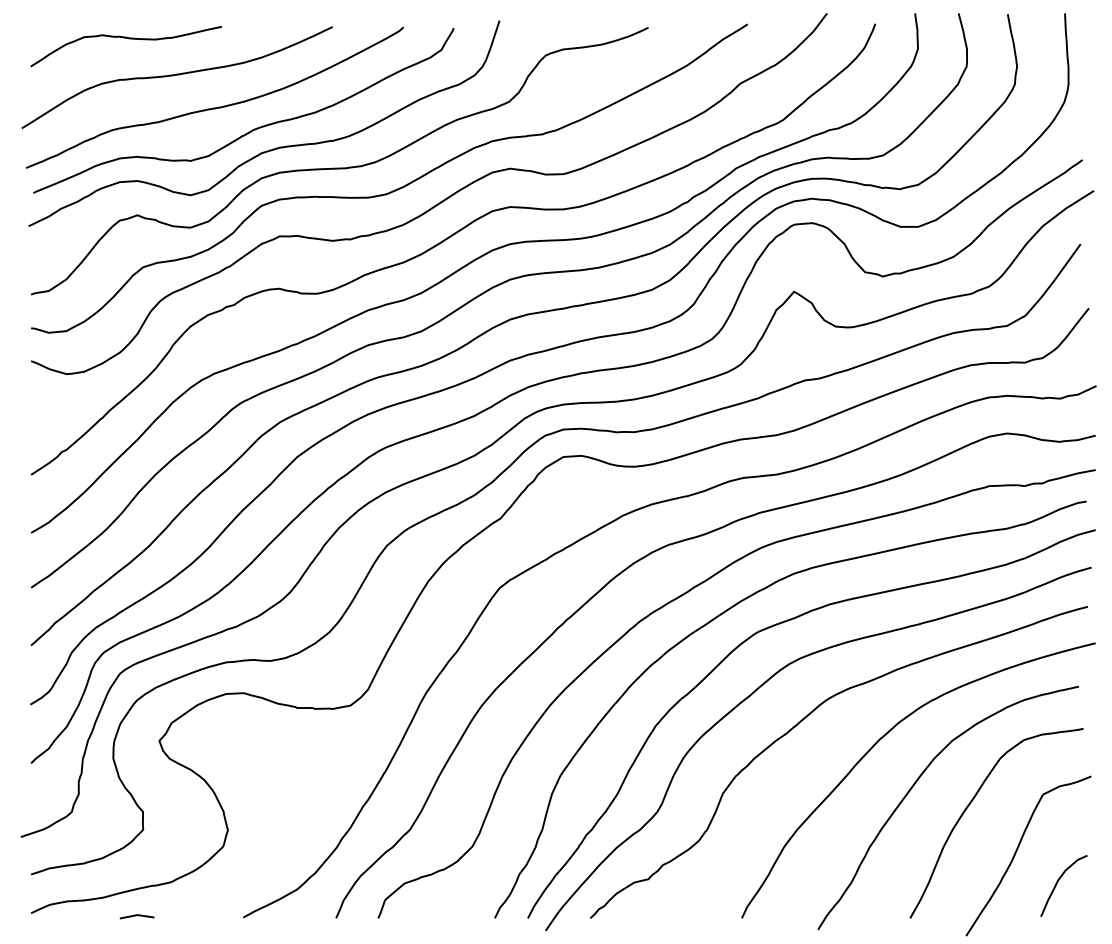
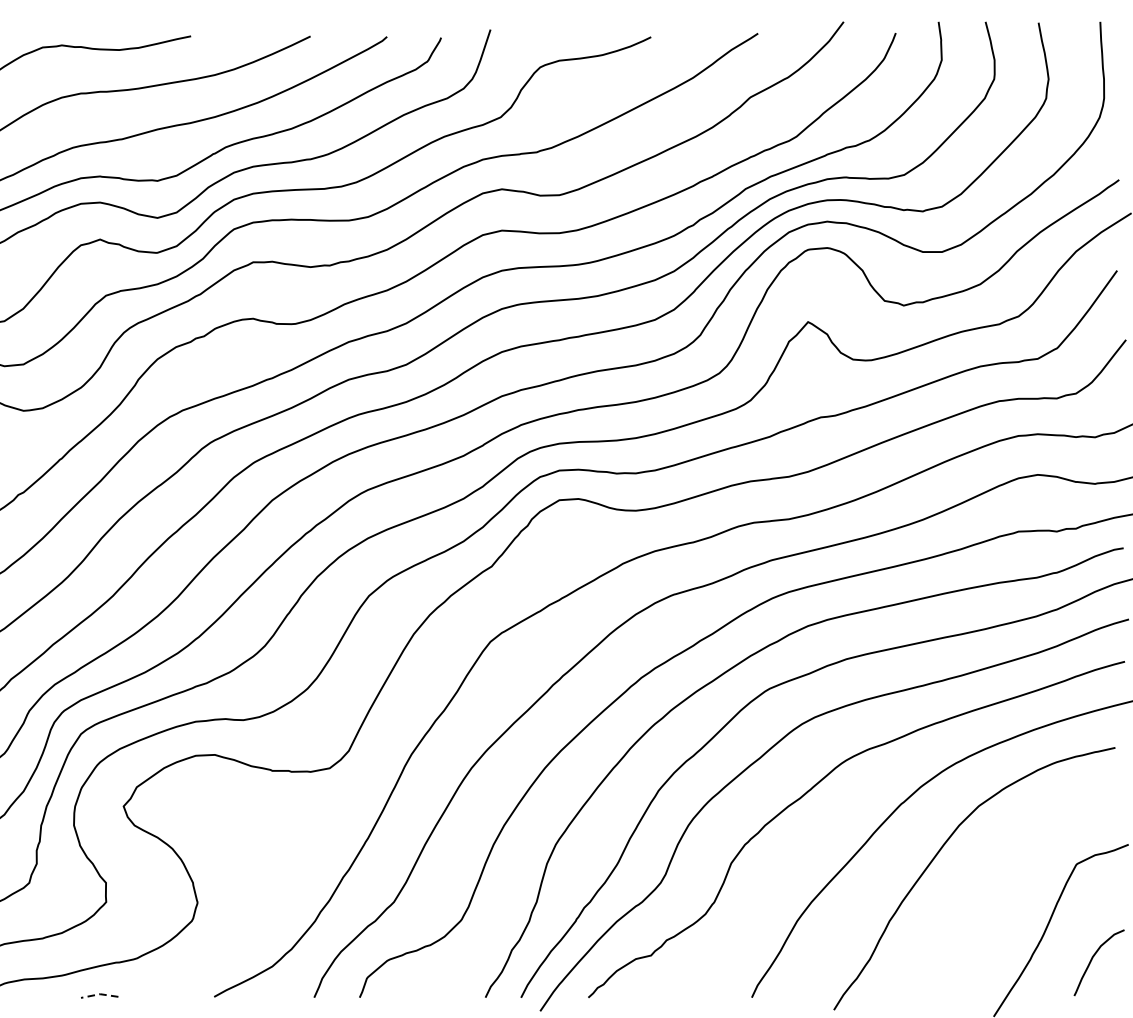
curve: (971, 803) -> (999, 873), removed
line: (137, 915) -> (100, 994), solid -> dashed

